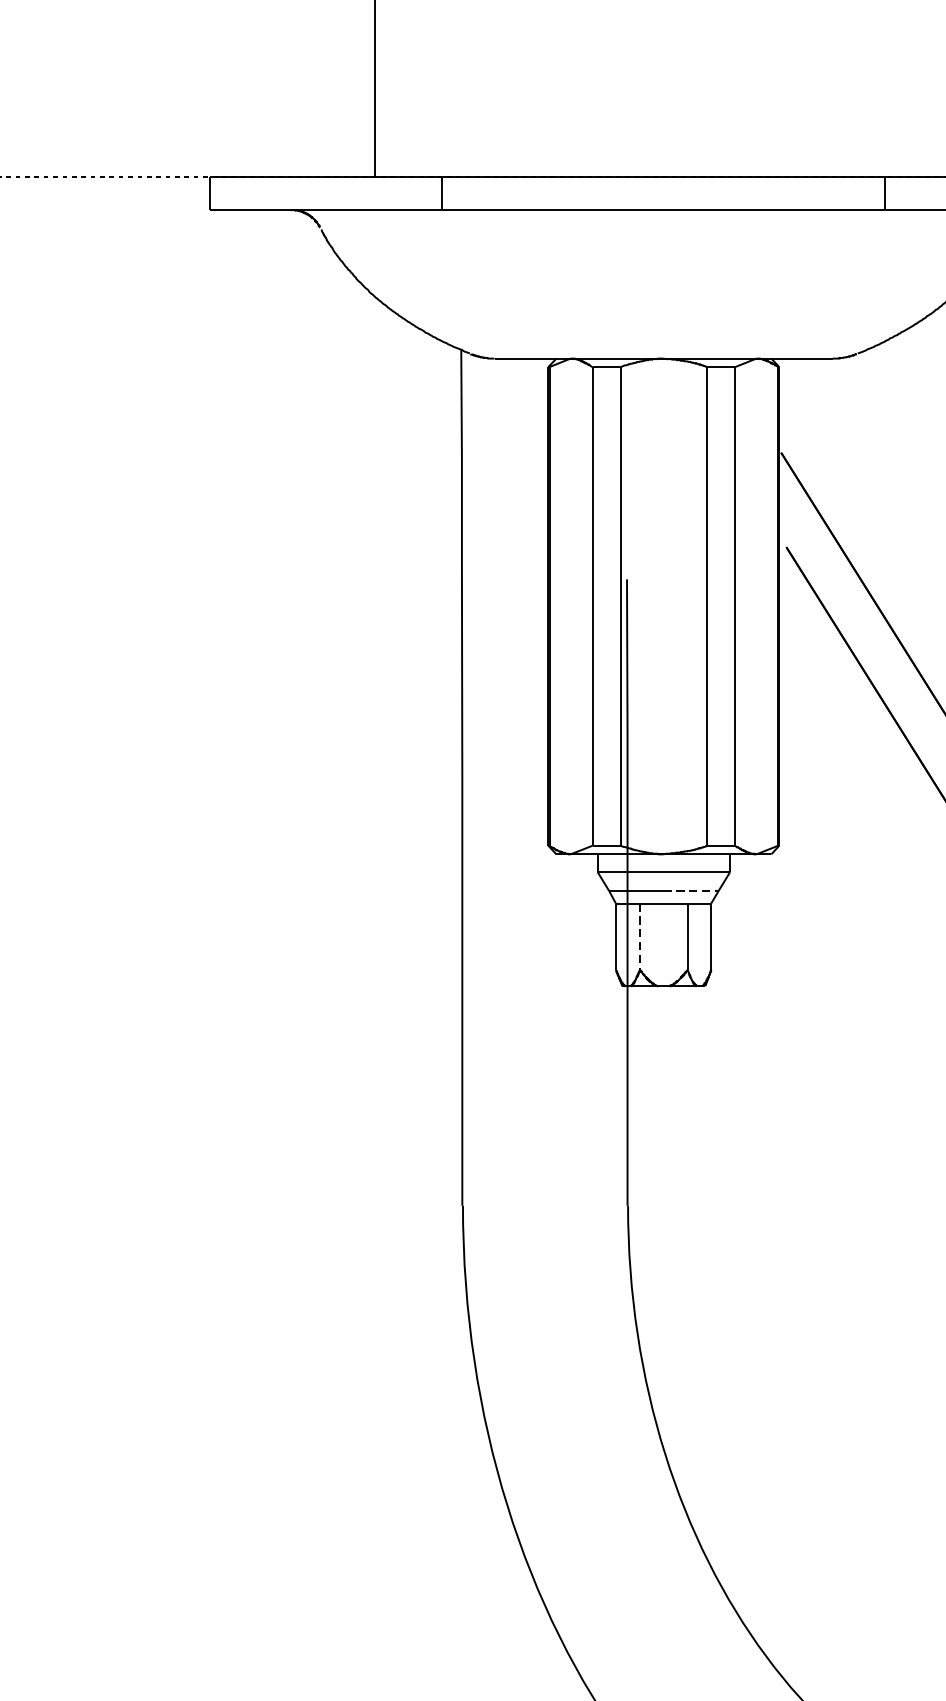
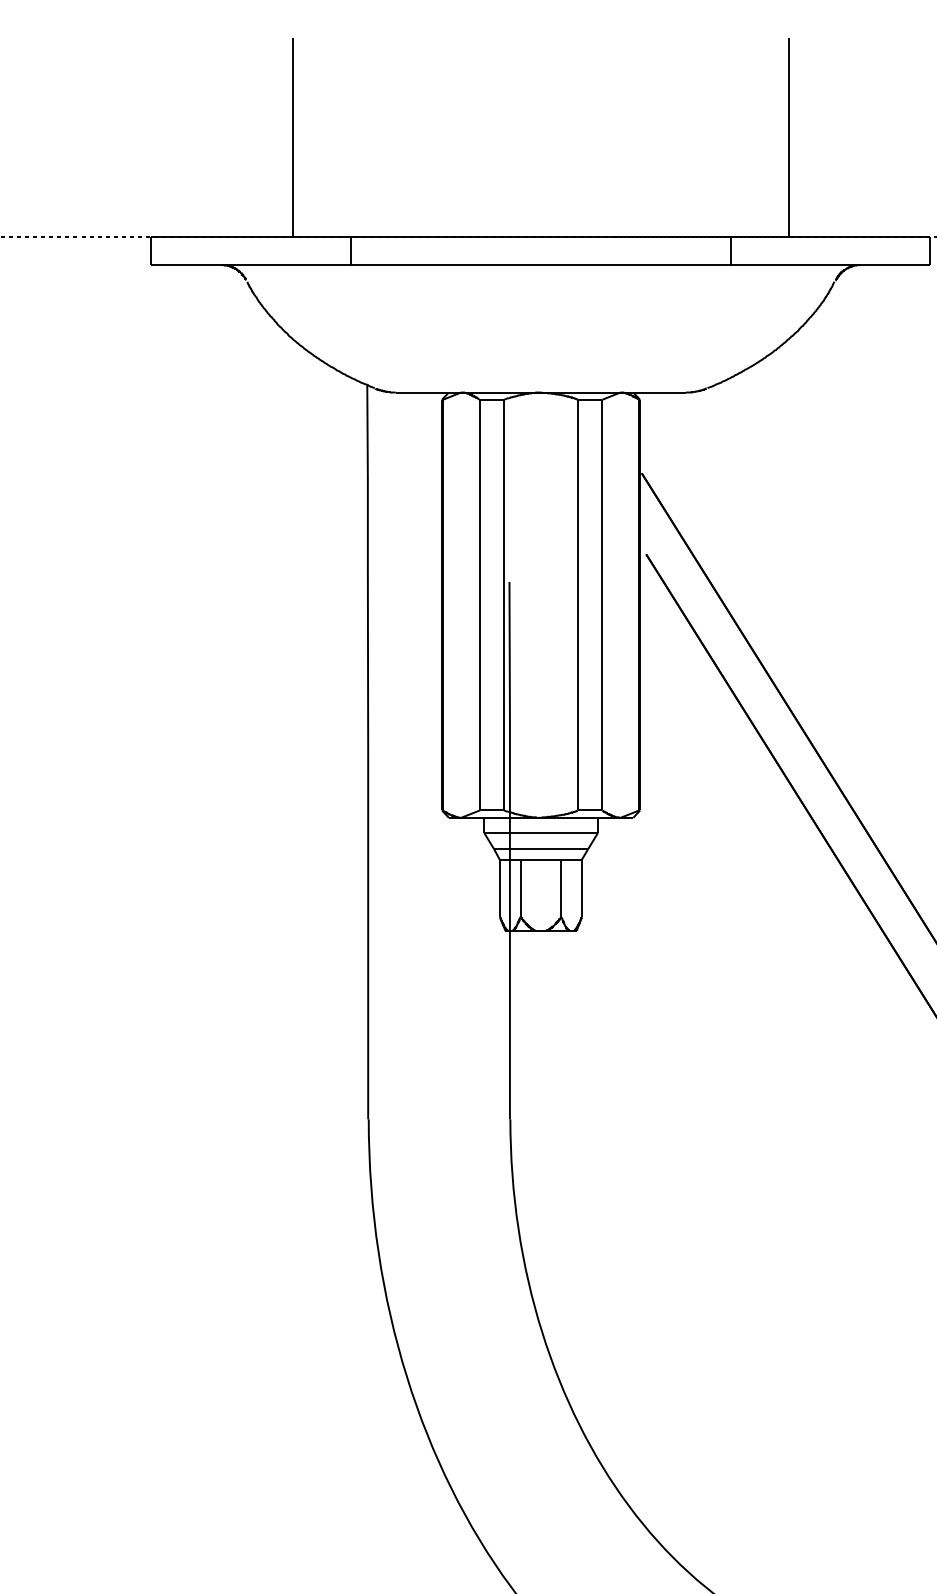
line: (691, 891) -> (564, 849), dashed -> solid
line: (639, 936) -> (520, 888), dashed -> solid

